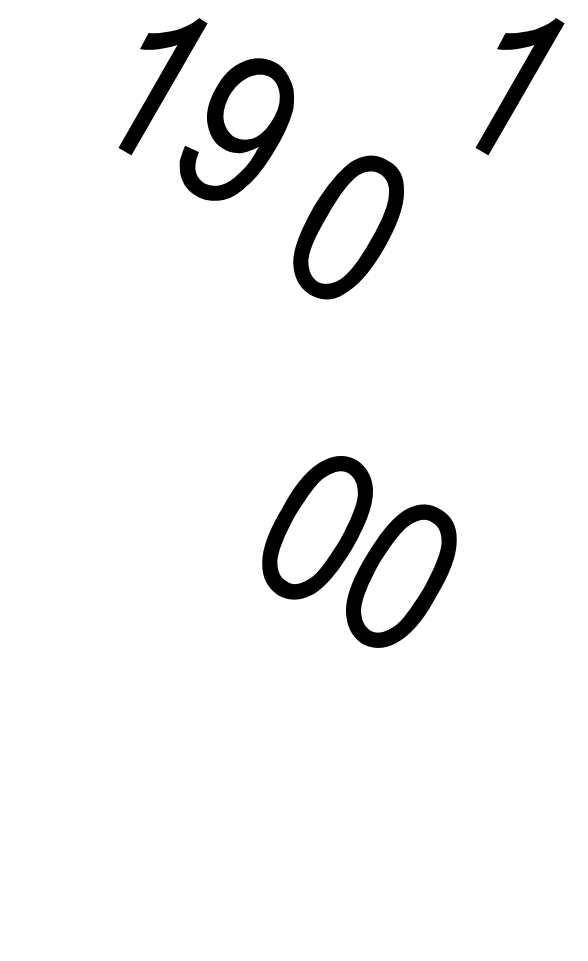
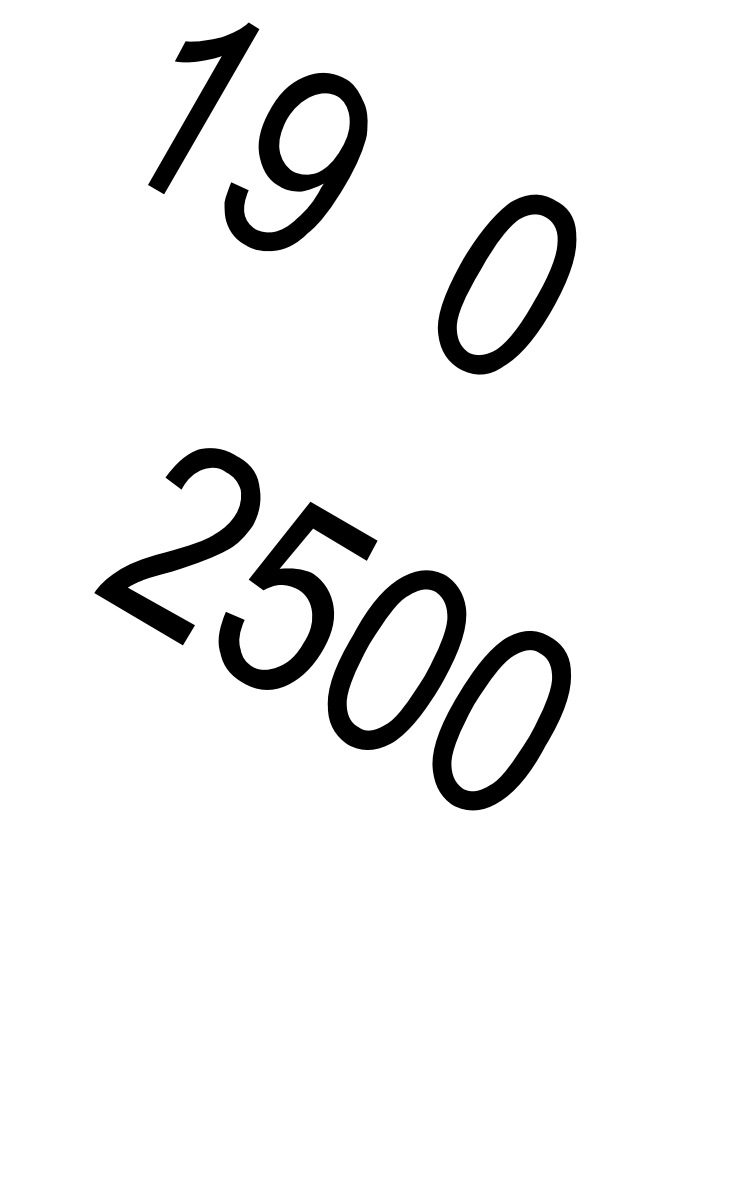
part: (519, 86) -> (649, 108), removed
part: (348, 227) -> (506, 284), moved
fill: (141, 436) -> (176, 545), added
fill: (238, 476) -> (298, 595), added

